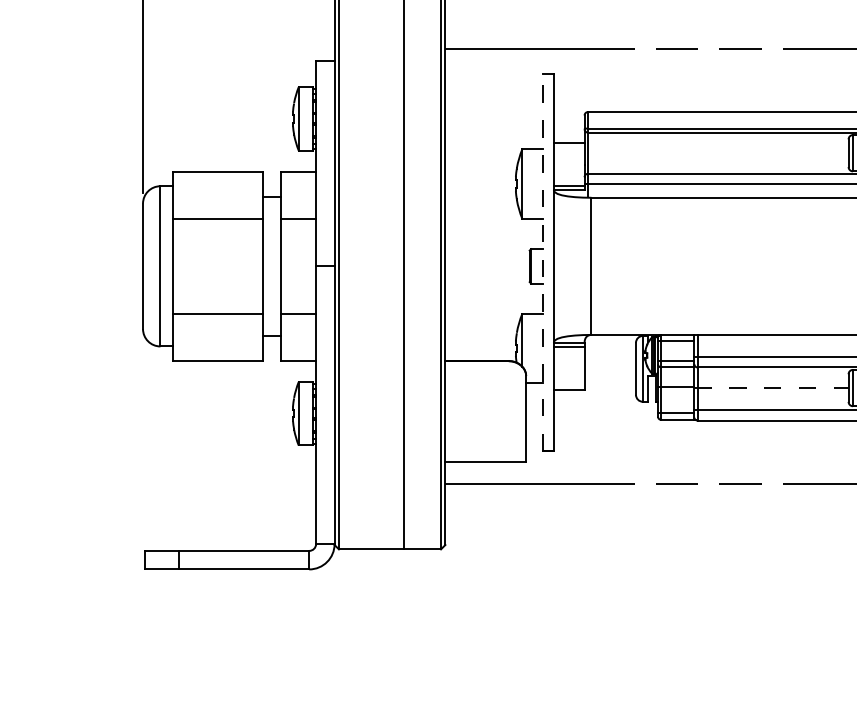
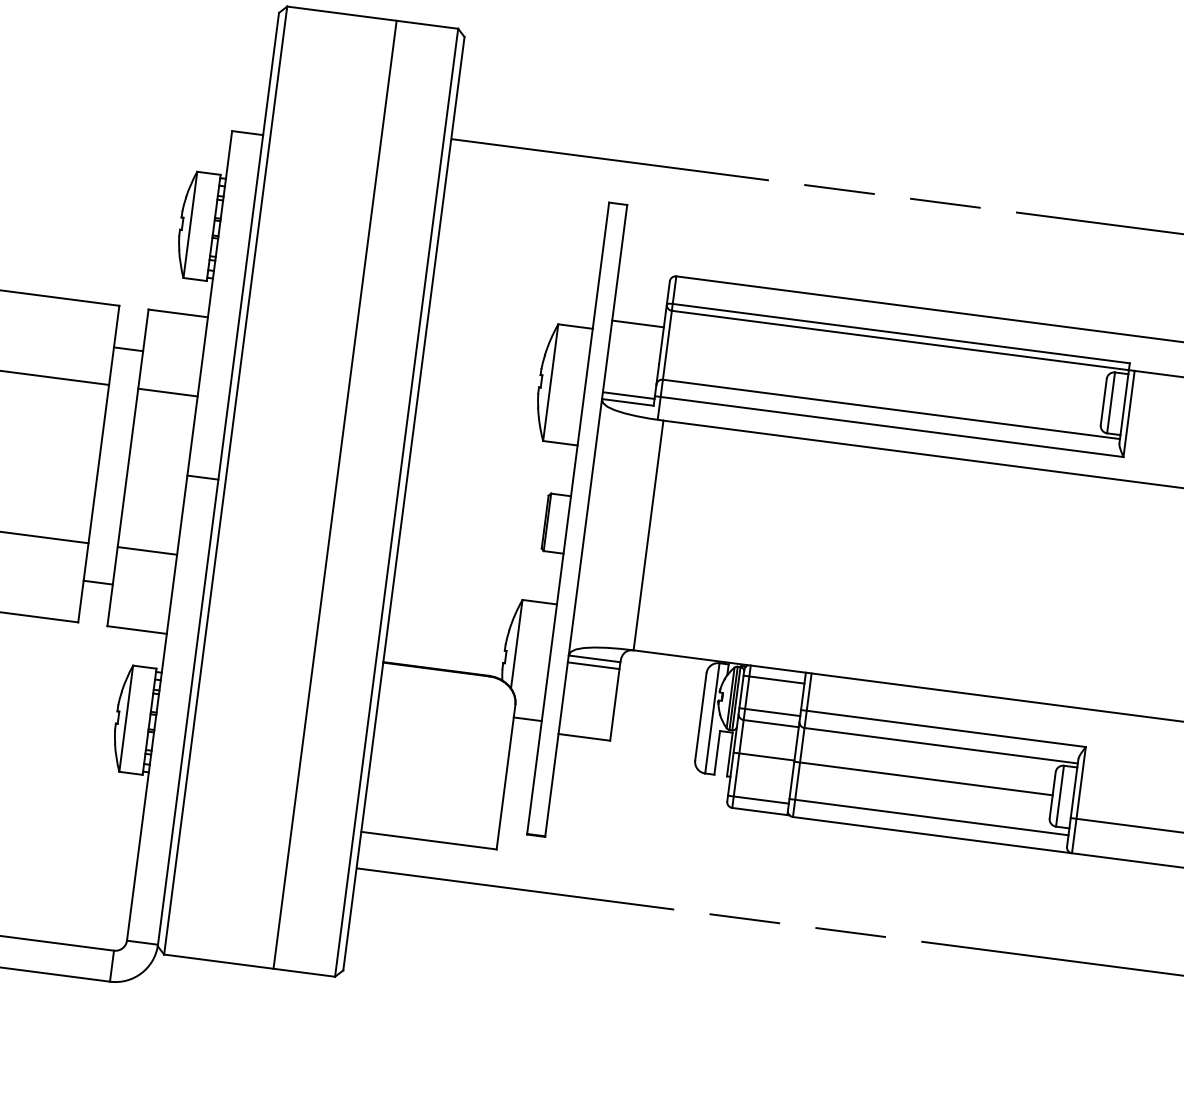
line: (542, 262) -> (567, 518), dashed -> solid
line: (771, 388) -> (923, 779), dashed -> solid

